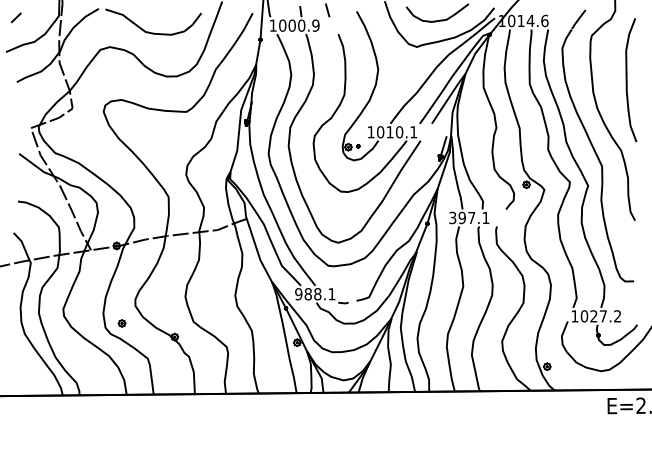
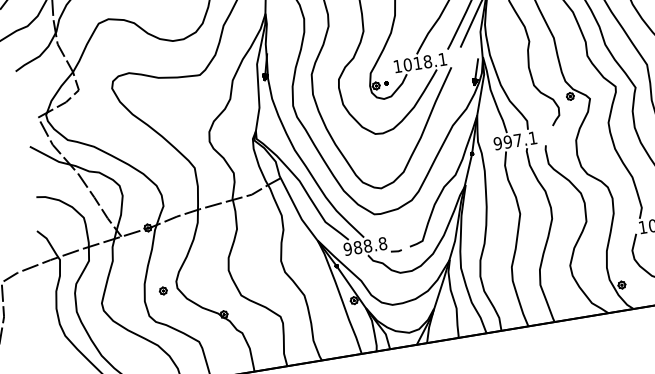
text: (399, 132) -> (427, 62), 1010.1 -> 1018.1
text: (452, 217) -> (497, 143), 397.1 -> 997.1
text: (331, 294) -> (382, 244), 988.1 -> 988.8
part: (121, 323) -> (162, 291), moved

